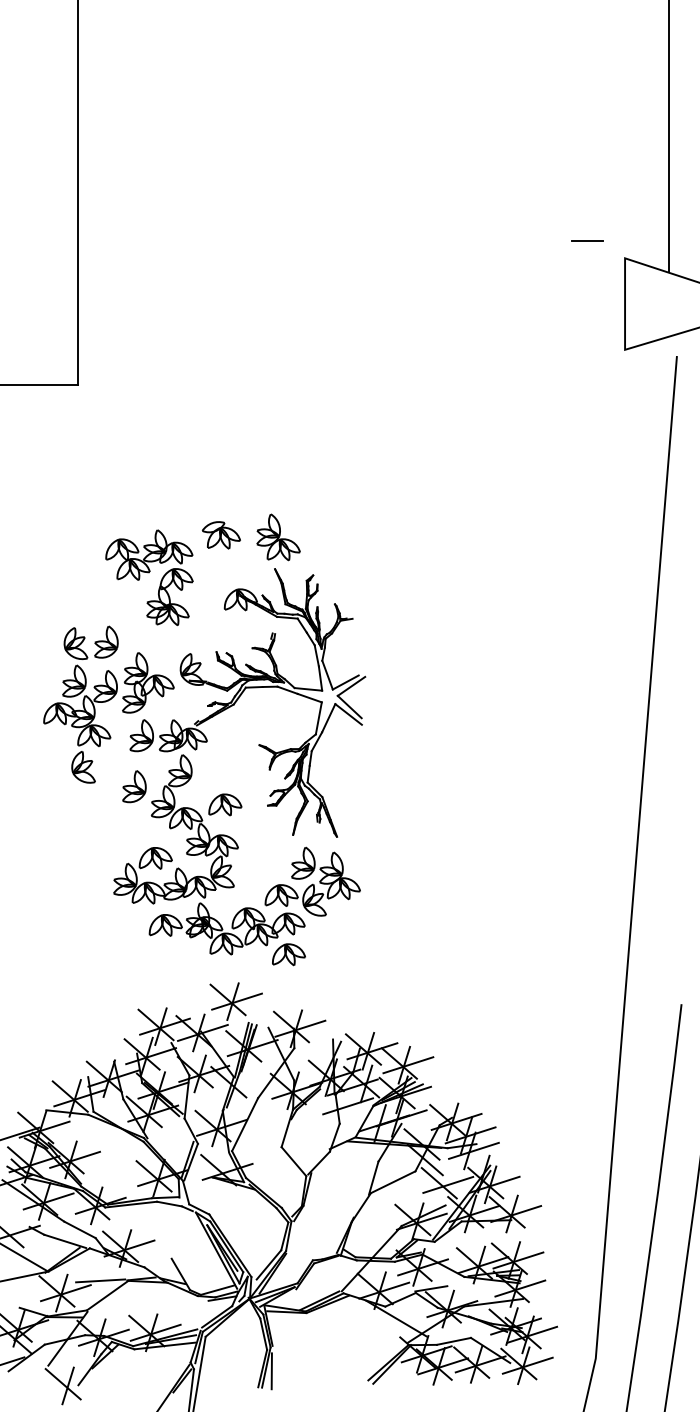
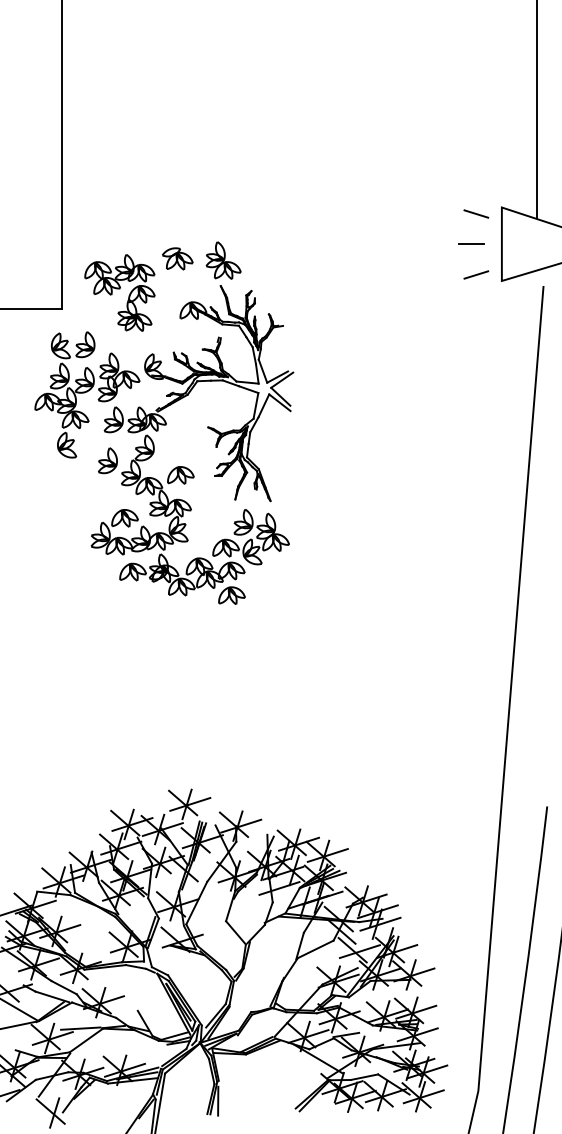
line: (587, 240) -> (471, 243), moved
line: (592, 266) -> (475, 214), added
line: (592, 341) -> (475, 274), added
part: (204, 739) -> (164, 422), moved

